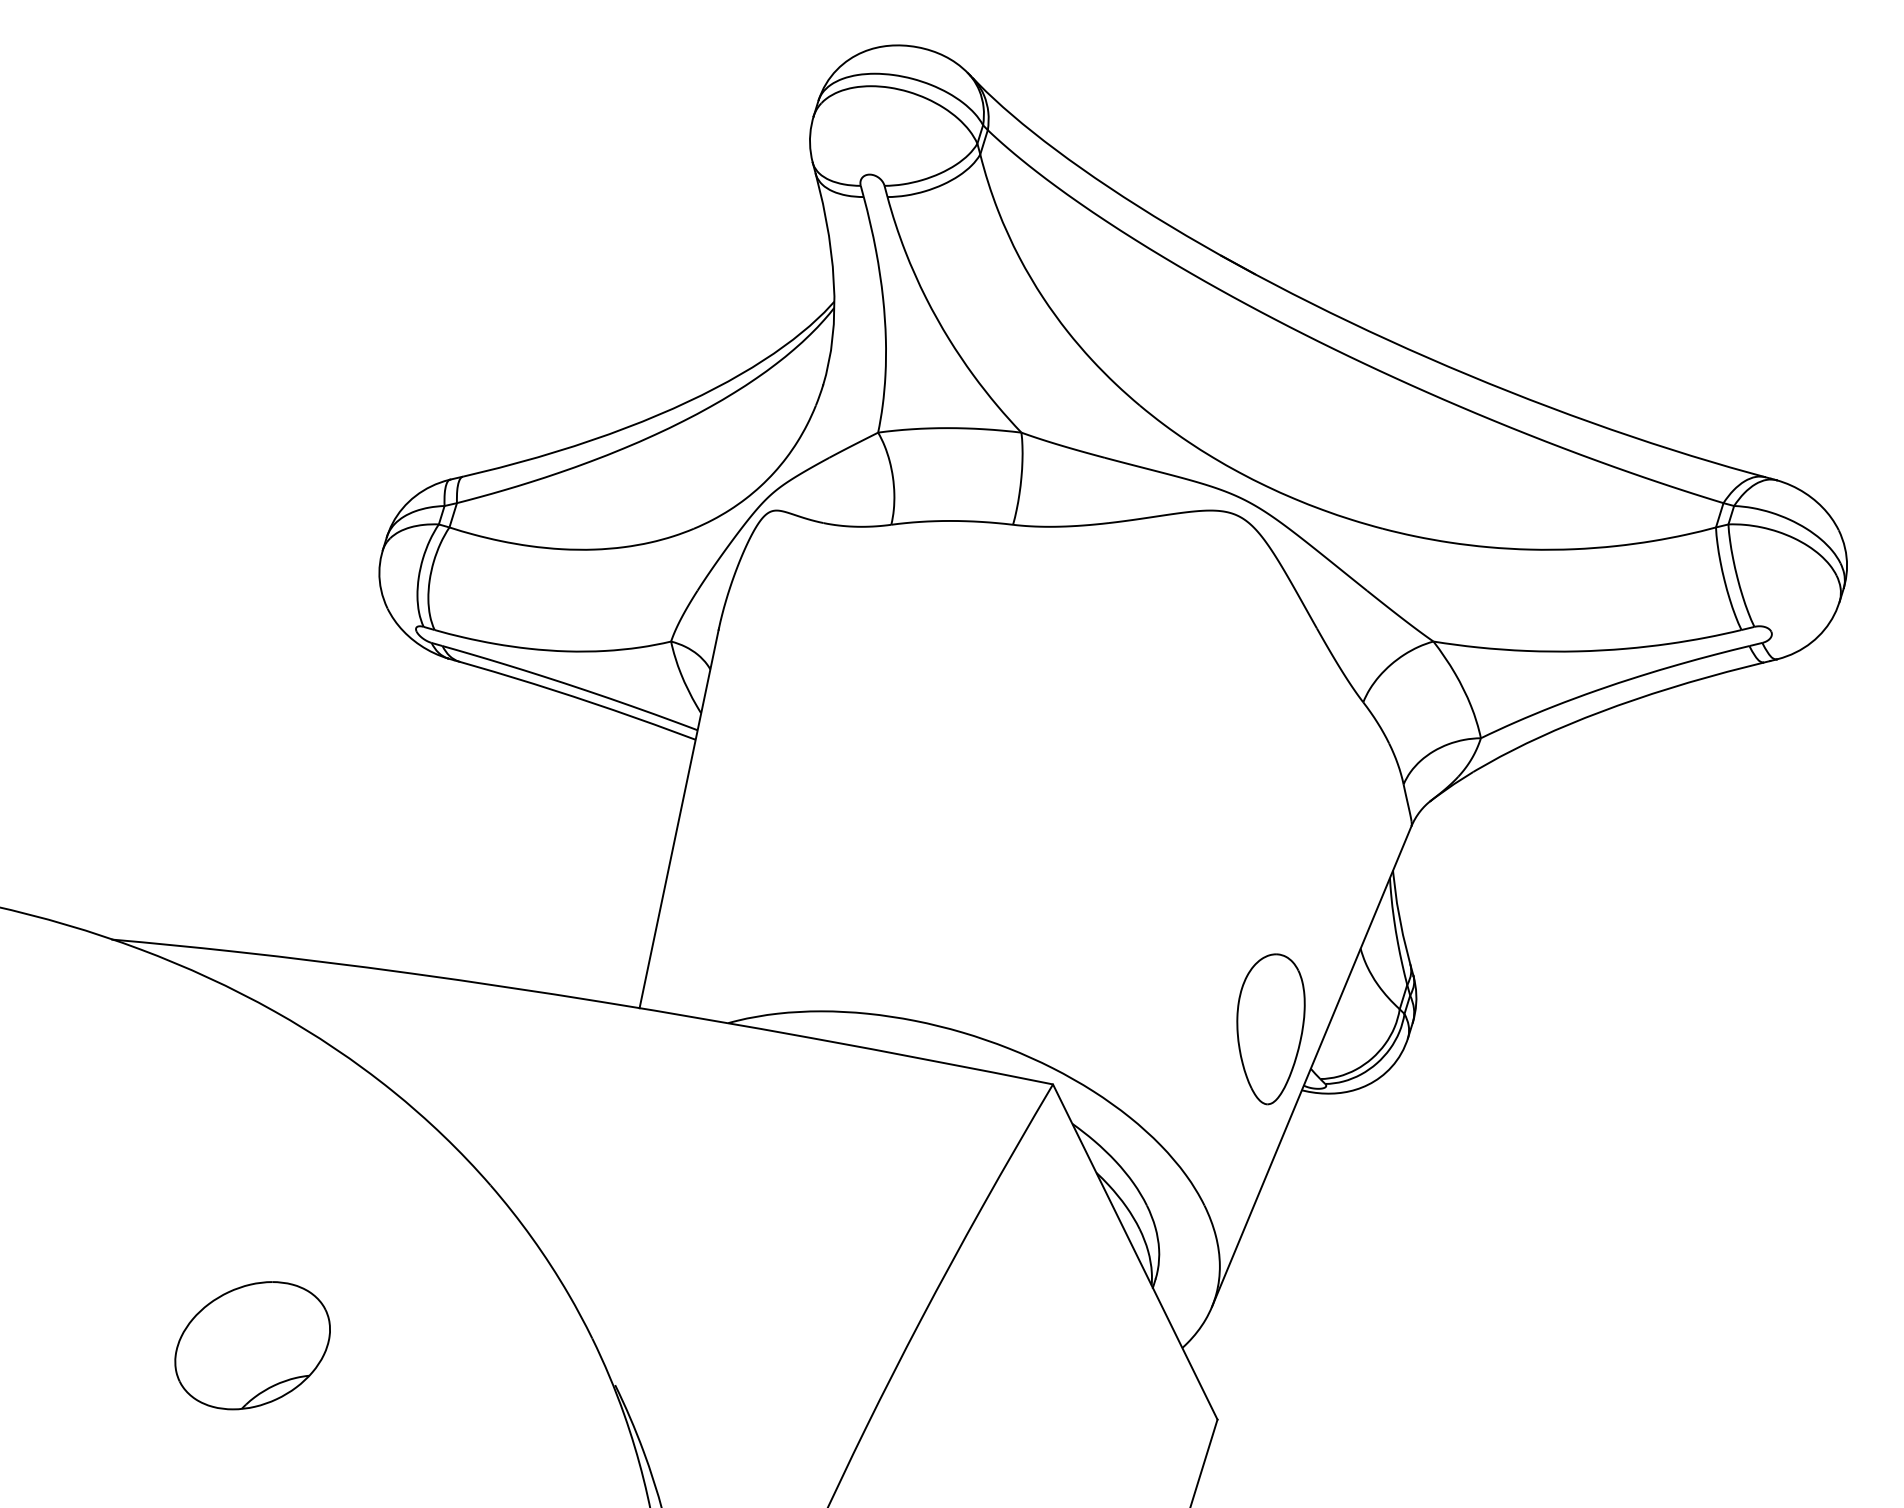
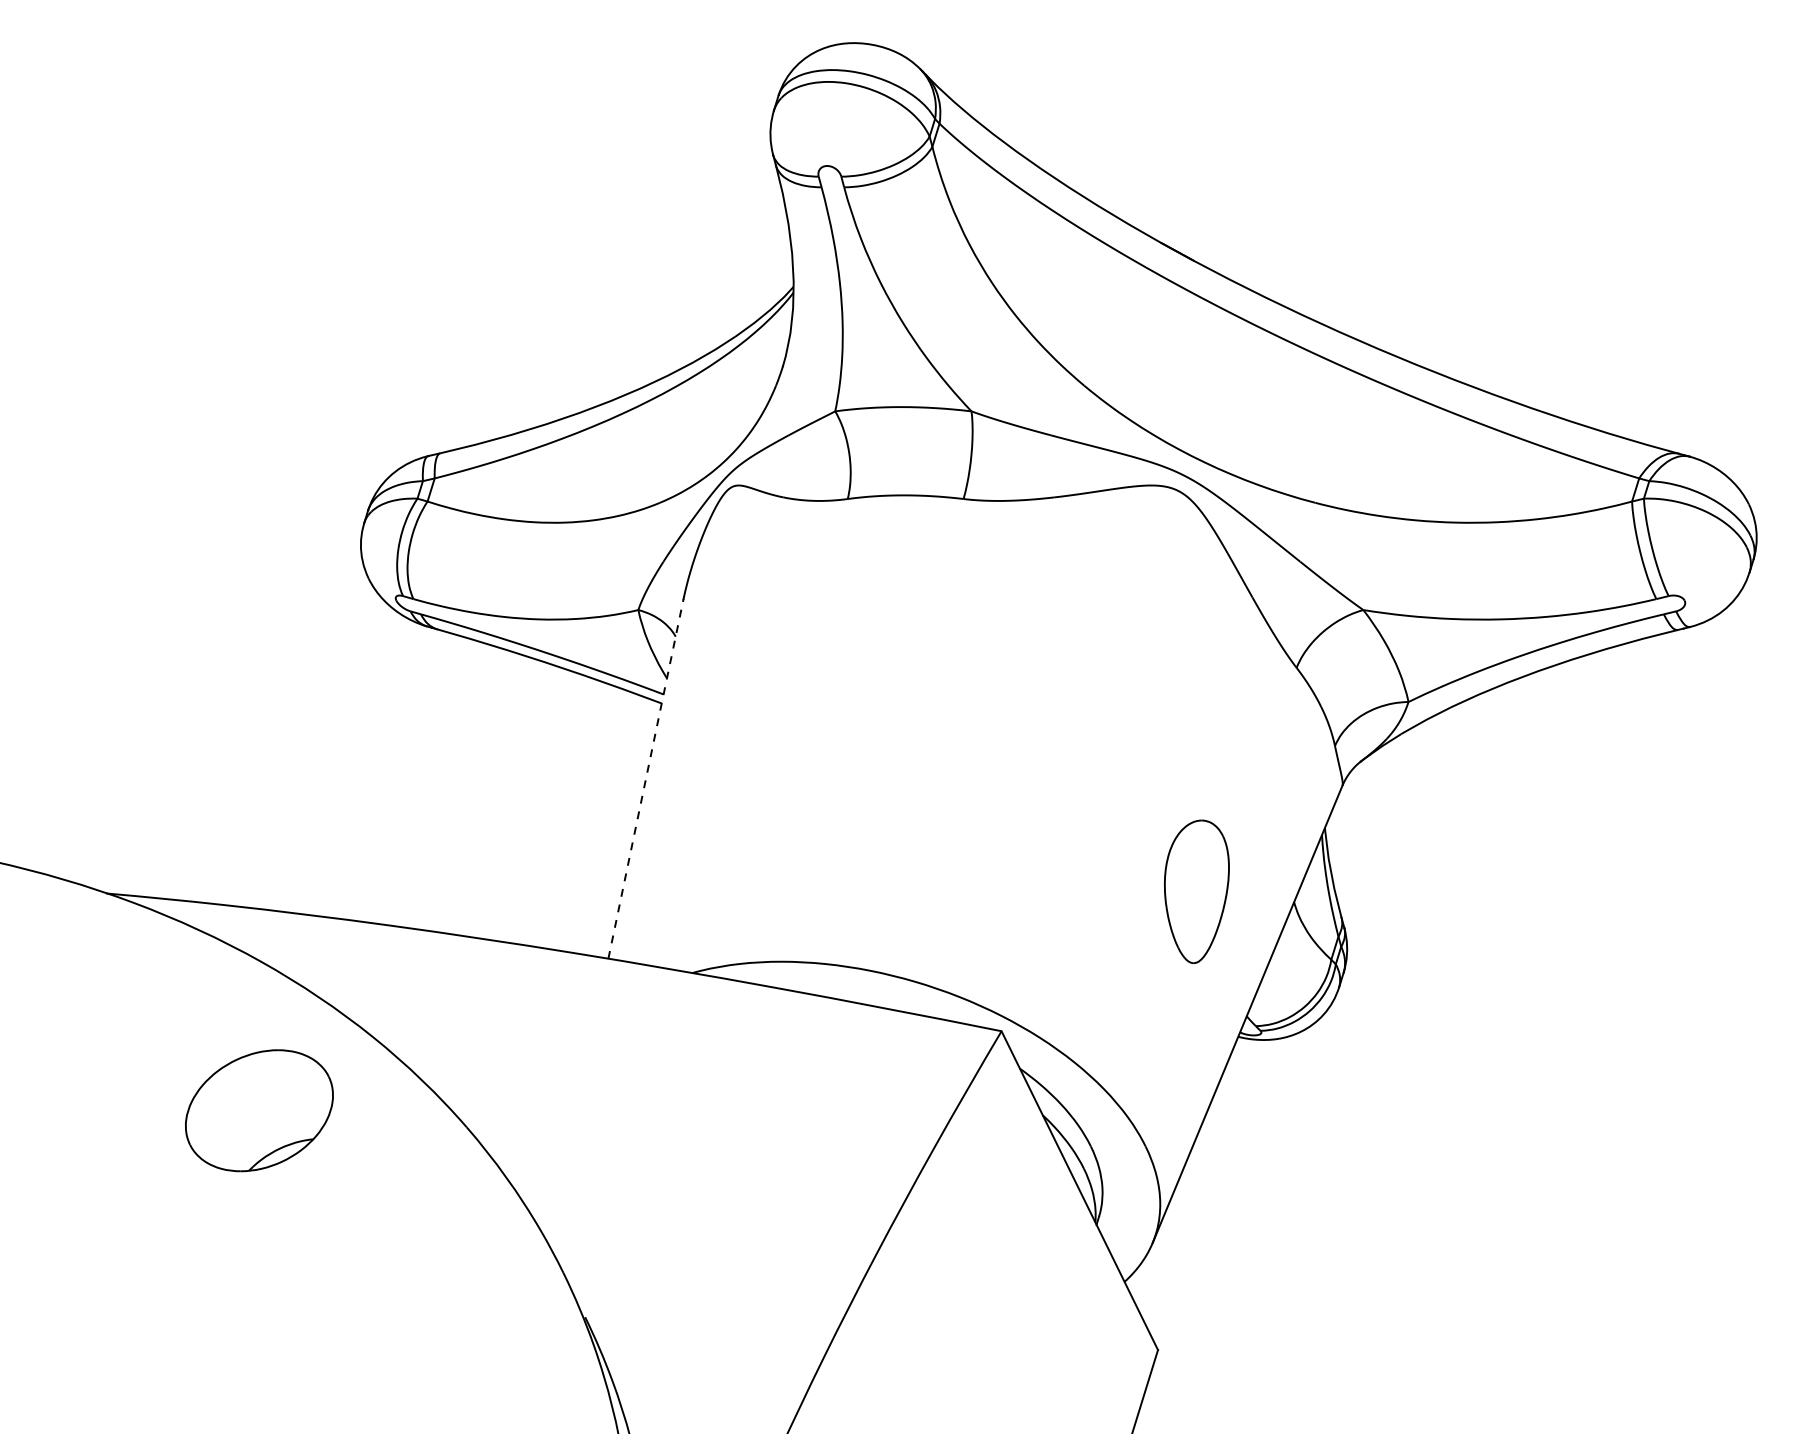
line: (678, 818) -> (645, 778), solid -> dashed
part: (1270, 1028) -> (1196, 891), moved
part: (252, 1345) -> (259, 1110), moved

